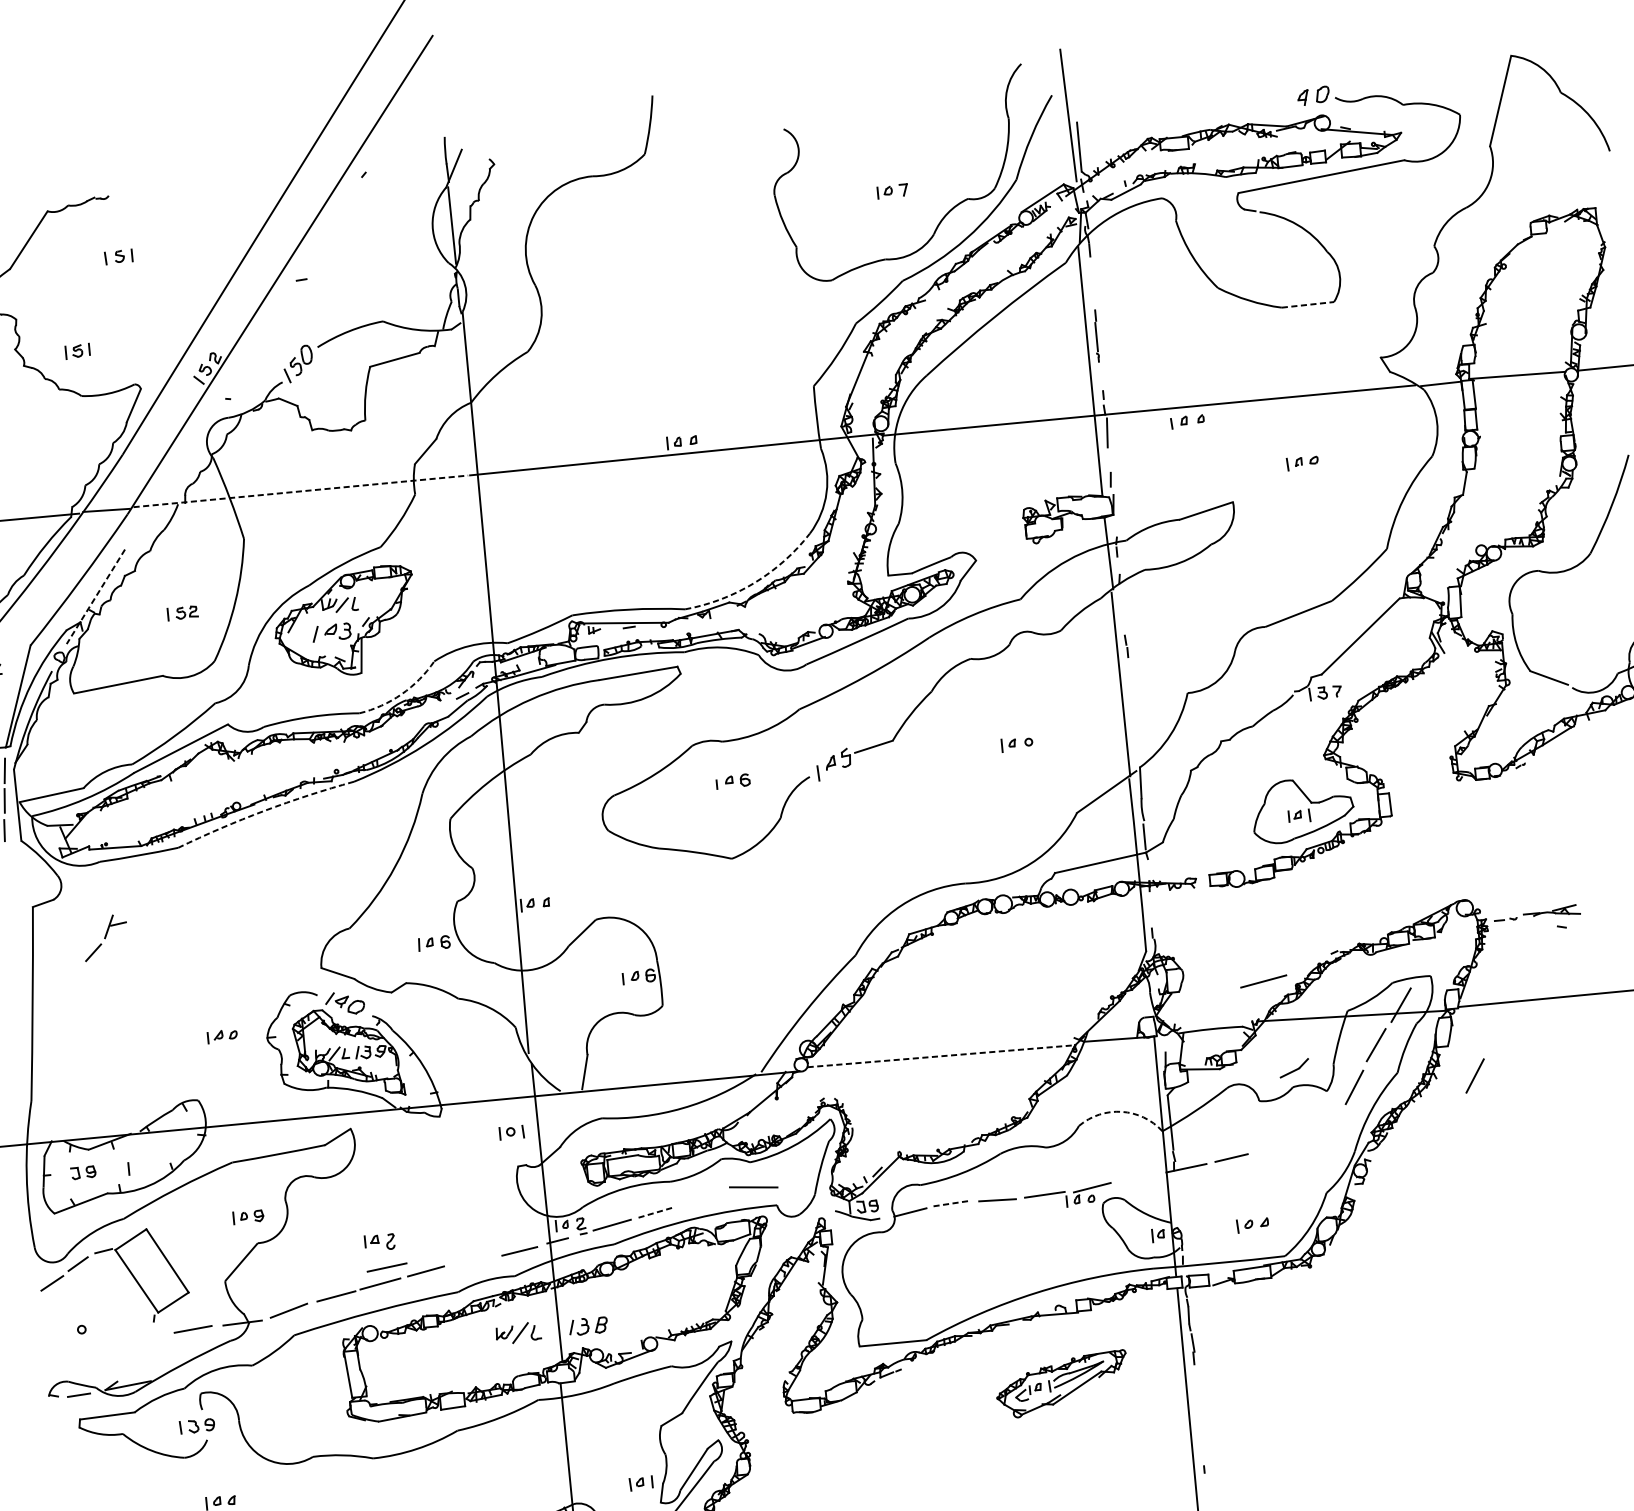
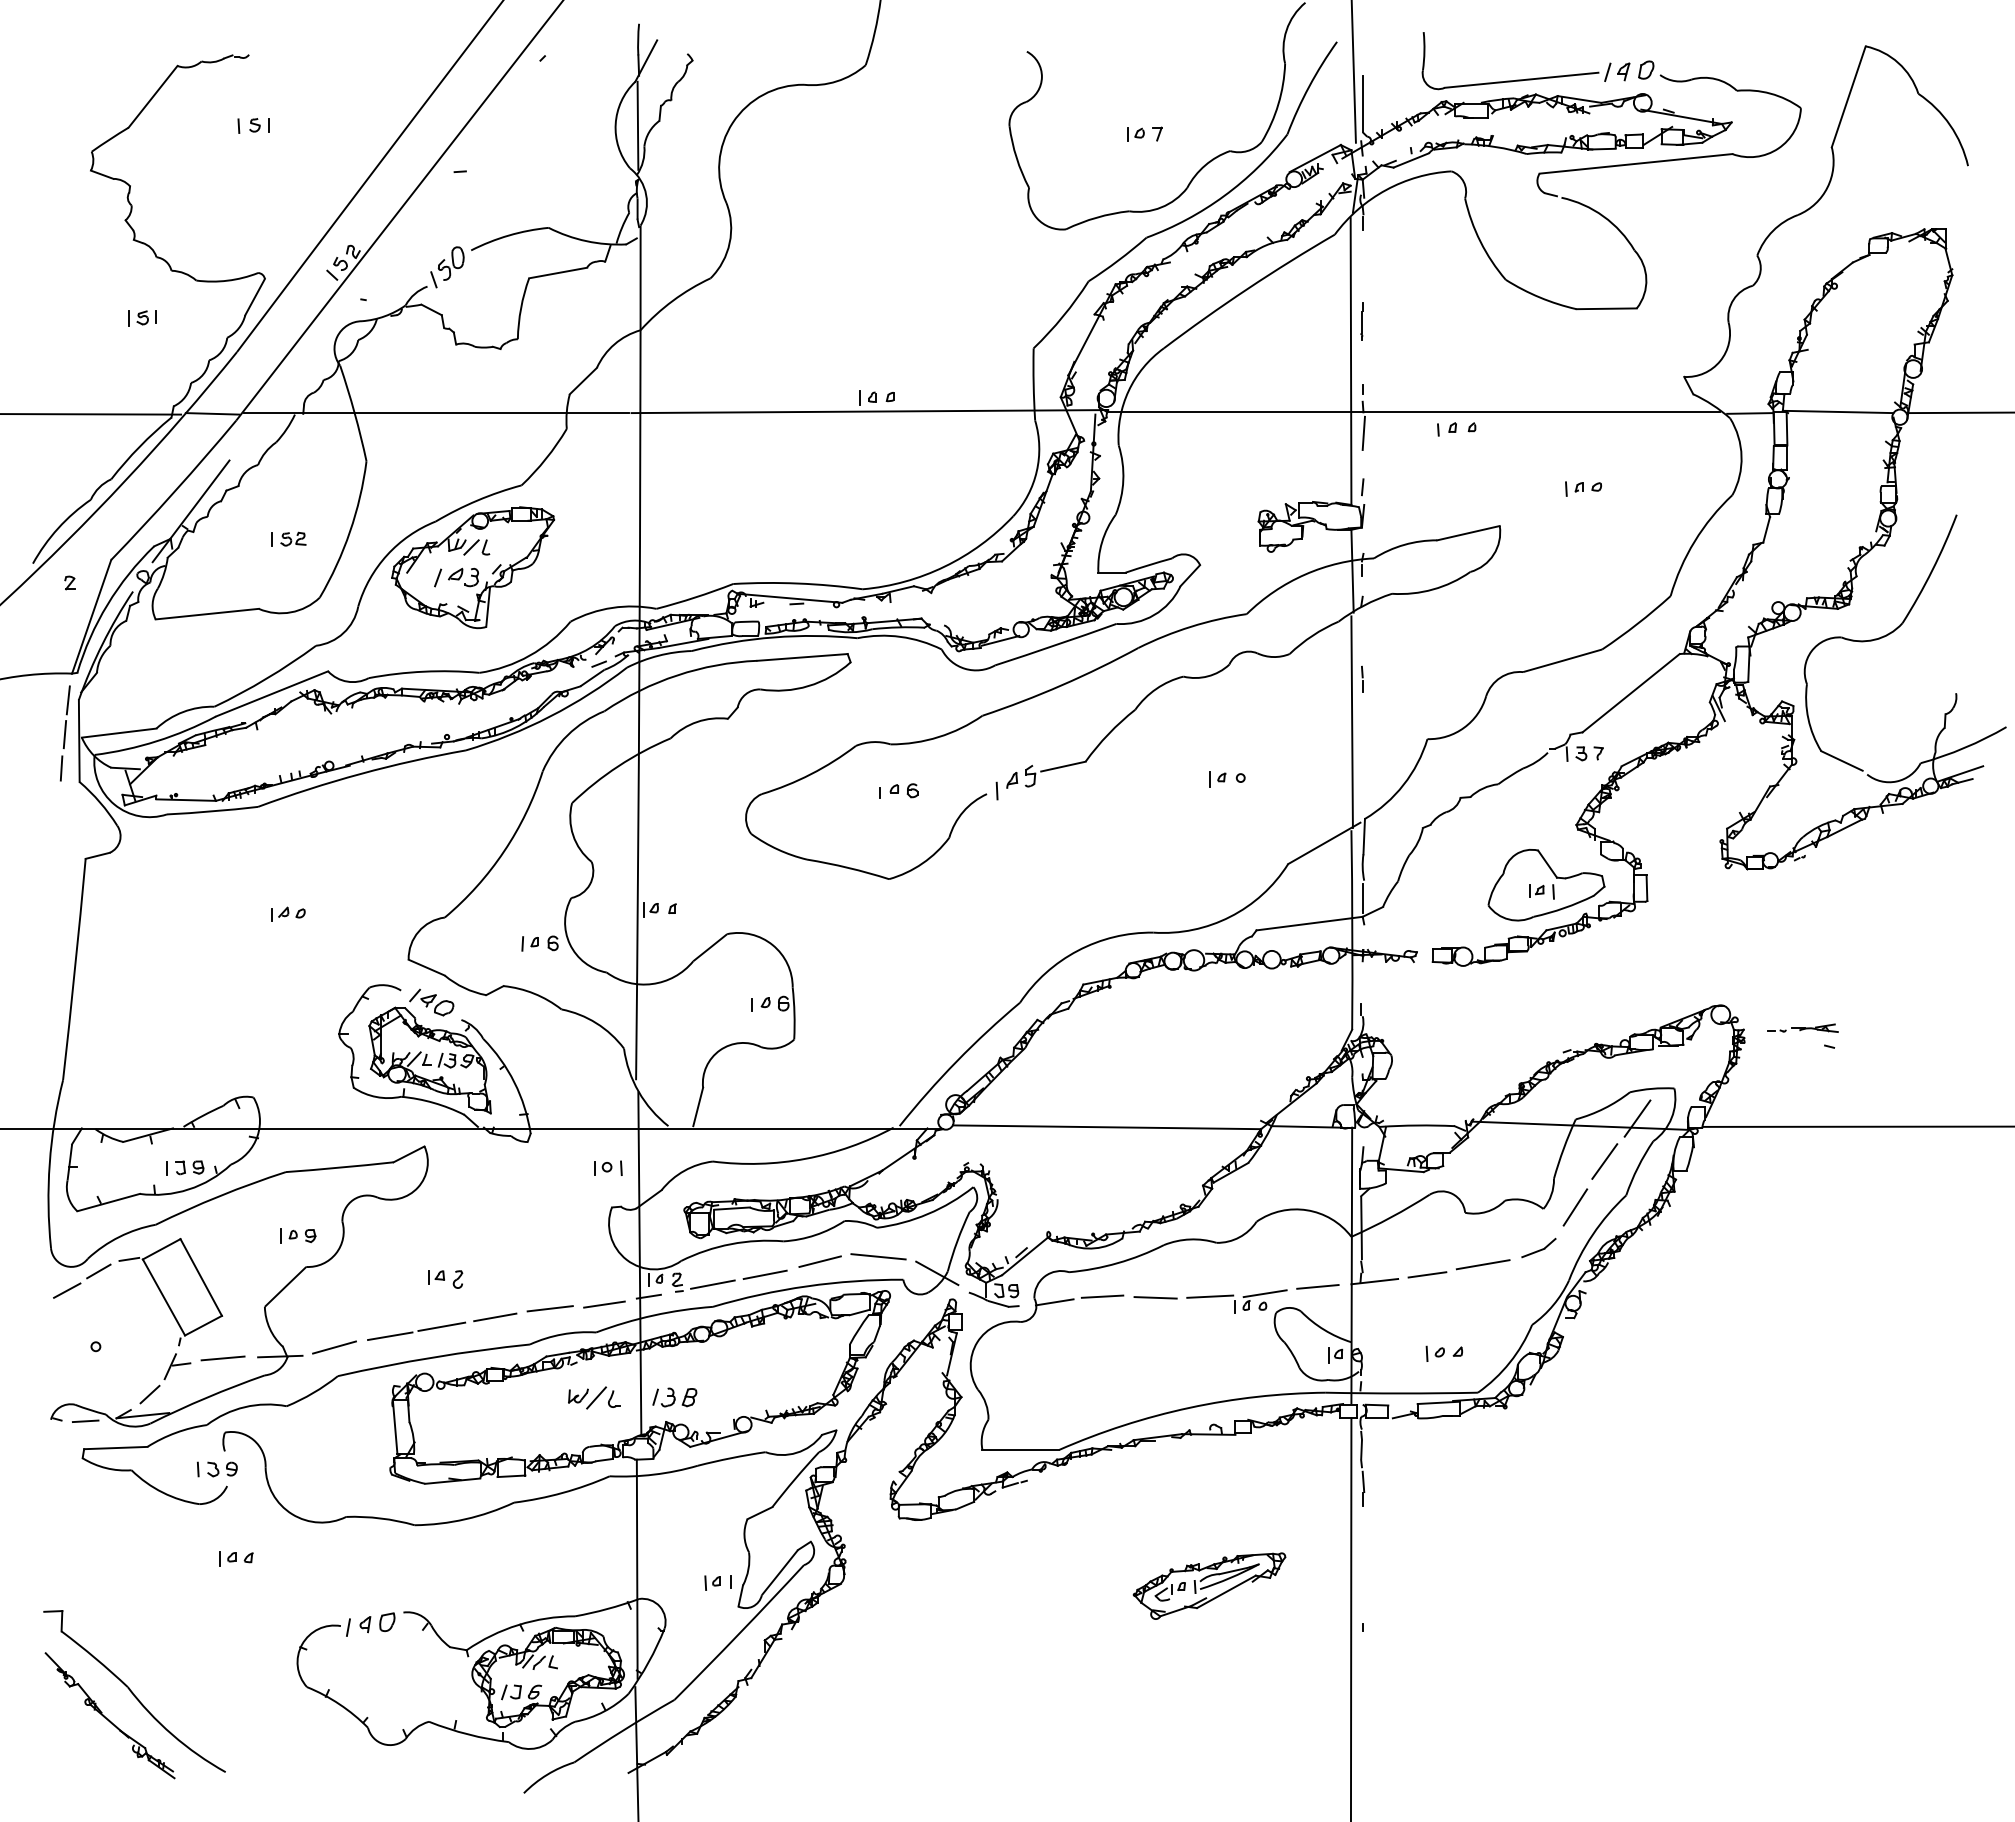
part: (1210, 113) -> (1516, 79), added
line: (1308, 304) -> (1607, 308), dashed -> solid
part: (1096, 335) -> (1361, 321), size x0.62
part: (77, 351) -> (142, 318), moved
line: (300, 491) -> (436, 413), dashed -> solid
arc: (754, 582) -> (944, 566), dashed -> solid
line: (96, 596) -> (191, 511), dashed -> solid
arc: (401, 694) -> (529, 655), dashed -> solid
arc: (264, 810) -> (360, 773), dashed -> solid
part: (1536, 912) -> (1802, 1027), size x0.71
part: (105, 937) -> (165, 1378), moved
line: (1263, 981) -> (1482, 1264), moved
part: (222, 1035) -> (288, 913), moved
line: (941, 1056) -> (1107, 1127), dashed -> solid
part: (1294, 1067) -> (1538, 1247), moved
line: (1475, 1076) -> (1714, 1207), removed
arc: (1122, 1112) -> (1307, 1210), dashed -> solid
part: (83, 1172) -> (189, 1167), moved
line: (1137, 1177) -> (1317, 1286), added
line: (702, 1196) -> (819, 1261), added
line: (806, 1197) -> (937, 1273), added
line: (951, 1203) -> (1102, 1296), dashed -> solid
line: (657, 1212) -> (765, 1274), dashed -> solid
line: (386, 1267) -> (549, 1308), moved
part: (1062, 1383) -> (1209, 1585), moved

